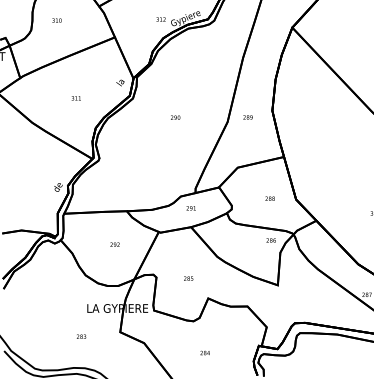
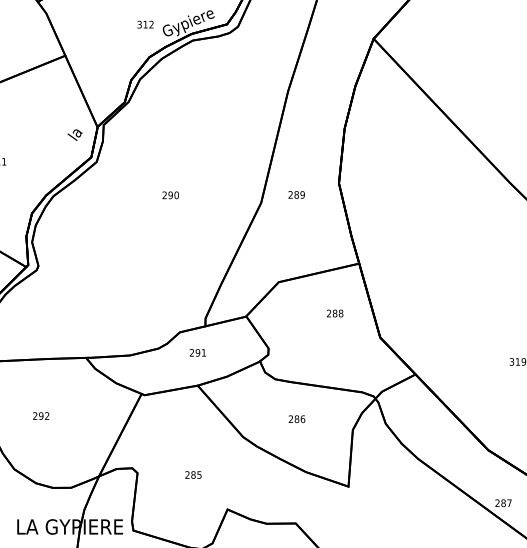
text: (269, 198) -> (333, 313), moved
text: (270, 240) -> (295, 419), moved
text: (114, 244) -> (40, 415), moved

